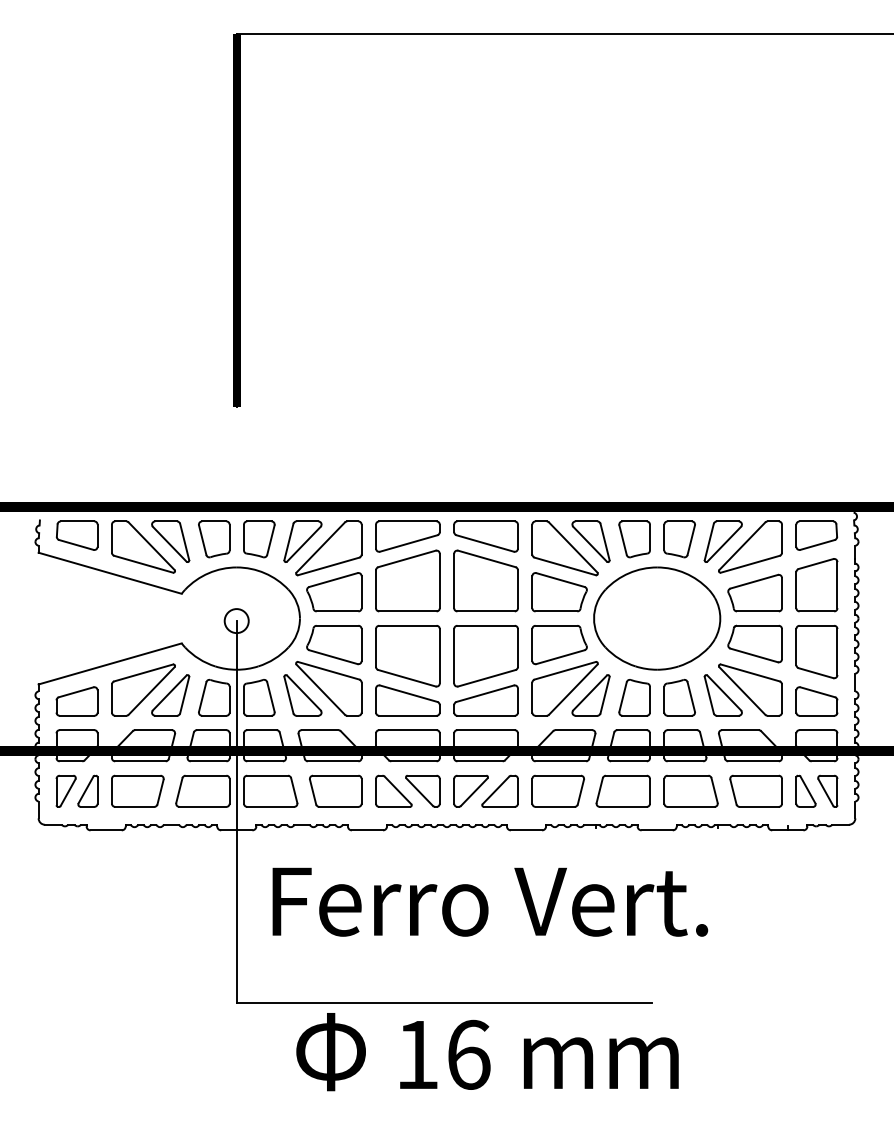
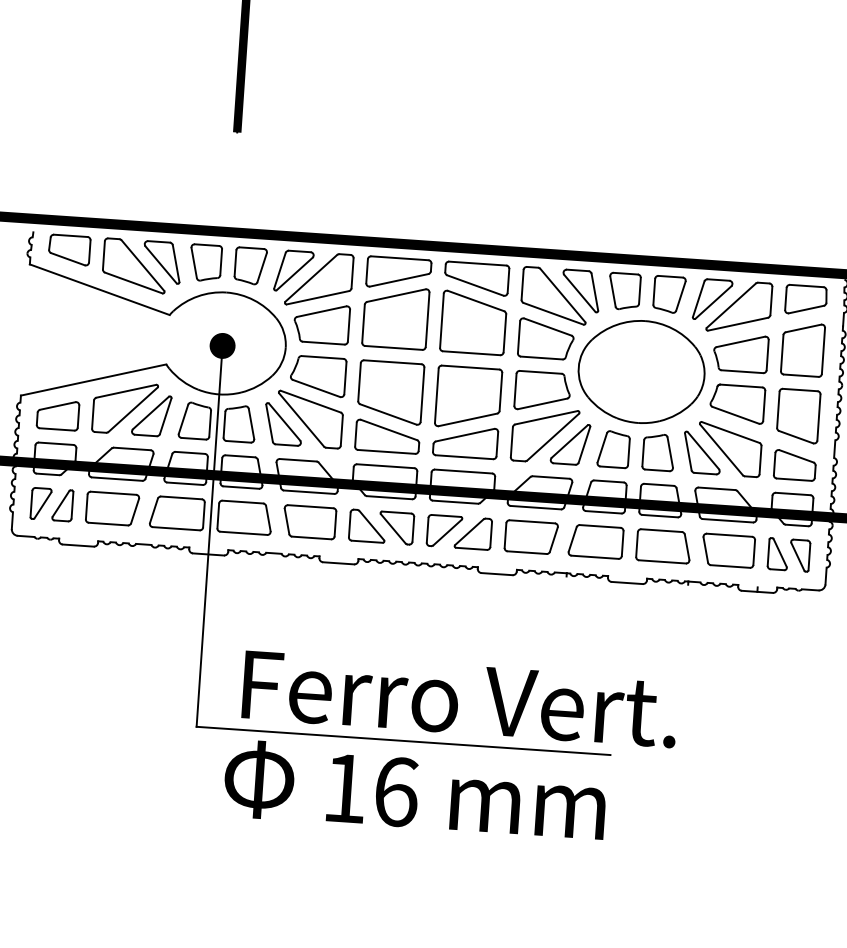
fill: (236, 621) -> (222, 346), added
text: (490, 901) -> (460, 698), moved
text: (487, 1052) -> (415, 790), moved

